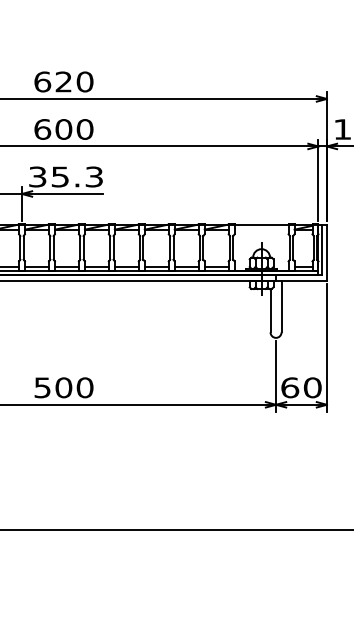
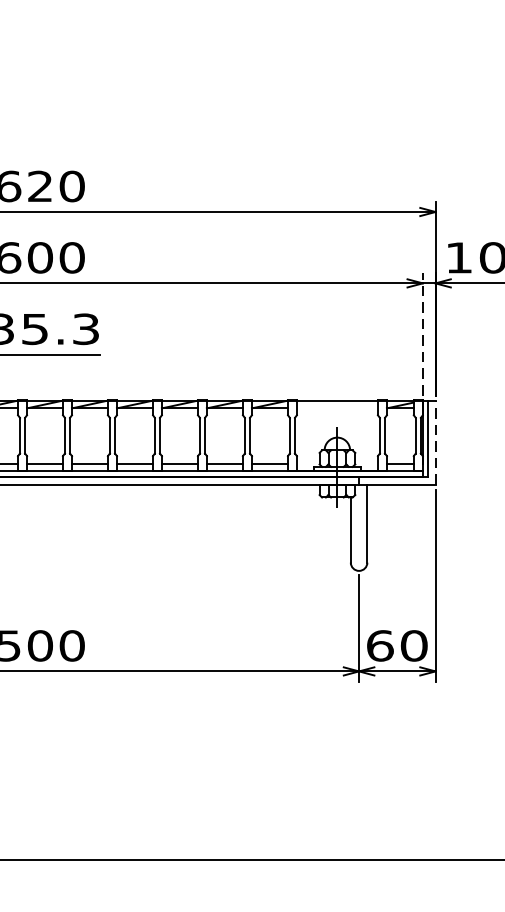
line: (318, 180) -> (422, 334), solid -> dashed
line: (326, 252) -> (434, 442), solid -> dashed

